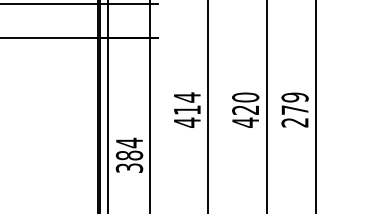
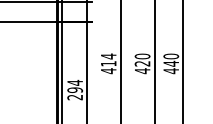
text: (295, 109) -> (171, 63), 279 -> 440
text: (130, 161) -> (75, 93), 384 -> 294

